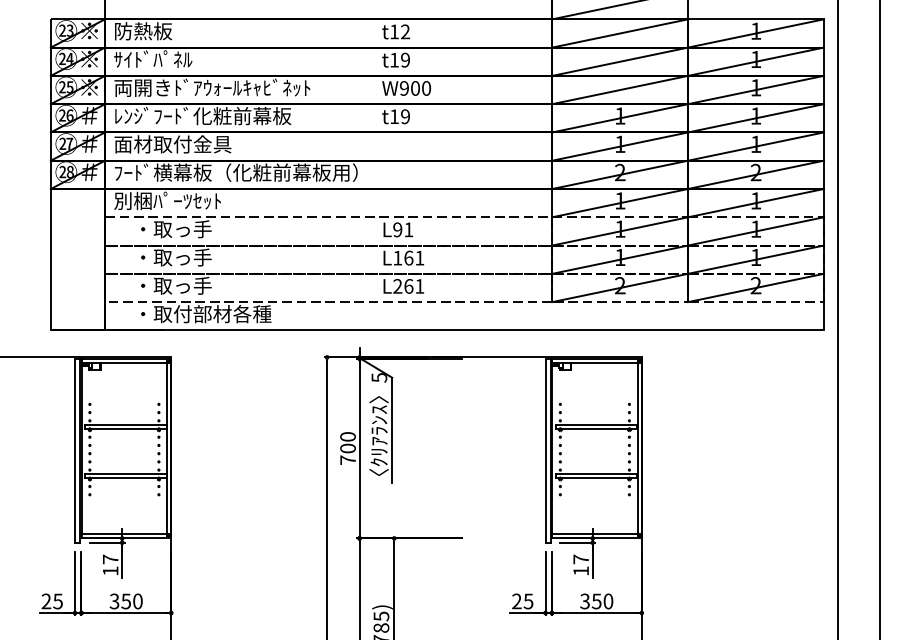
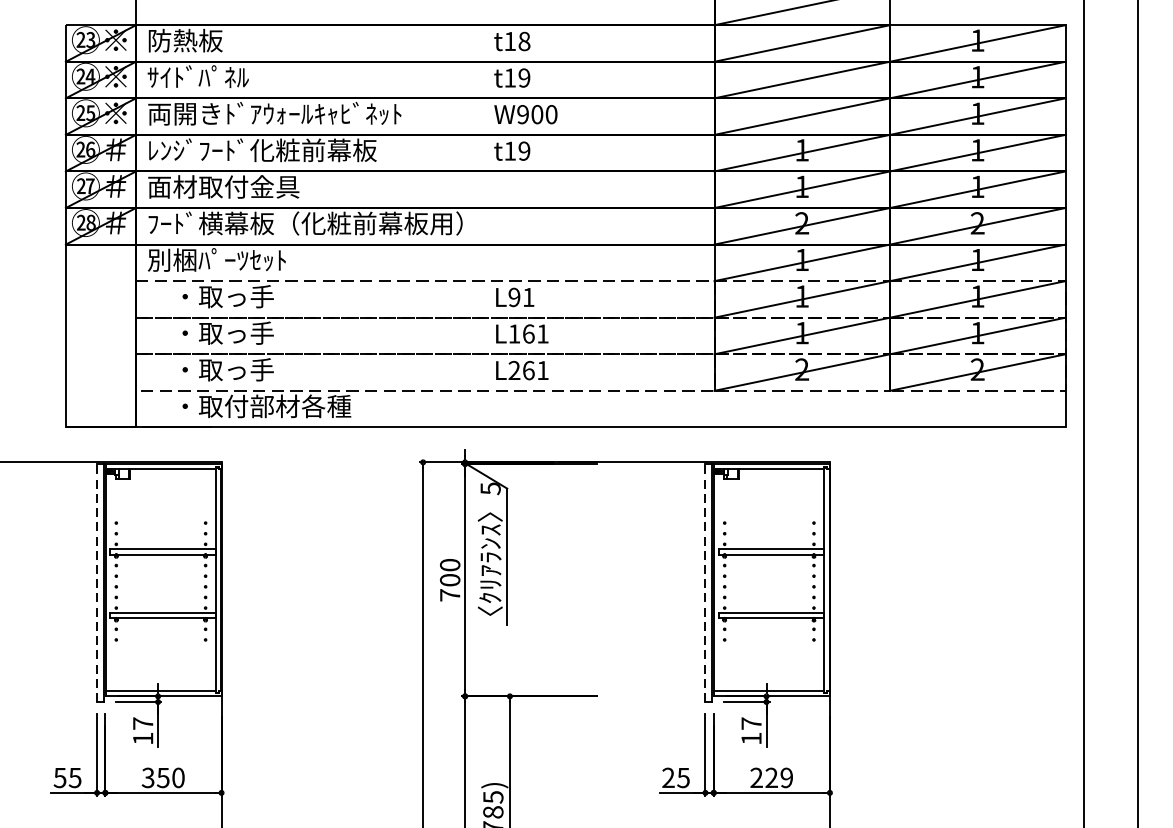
text: (405, 31) -> (524, 40), t12 -> t18
line: (75, 450) -> (97, 582), solid -> dashed
line: (545, 450) -> (705, 582), solid -> dashed
text: (46, 601) -> (60, 777), 25 -> 55
text: (596, 601) -> (771, 777), 350 -> 229

